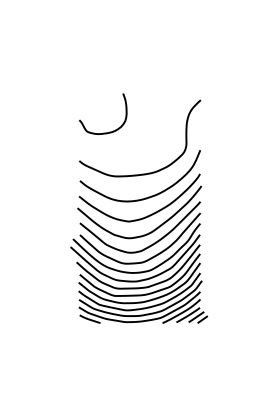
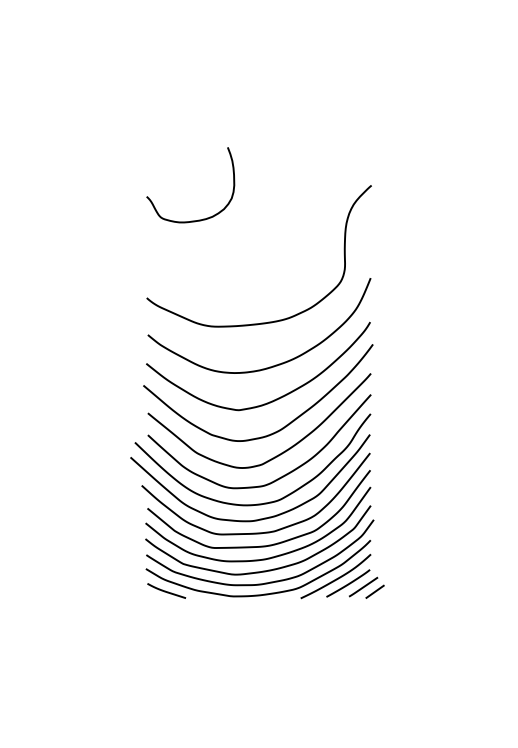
curve: (109, 131) -> (202, 217), moved

